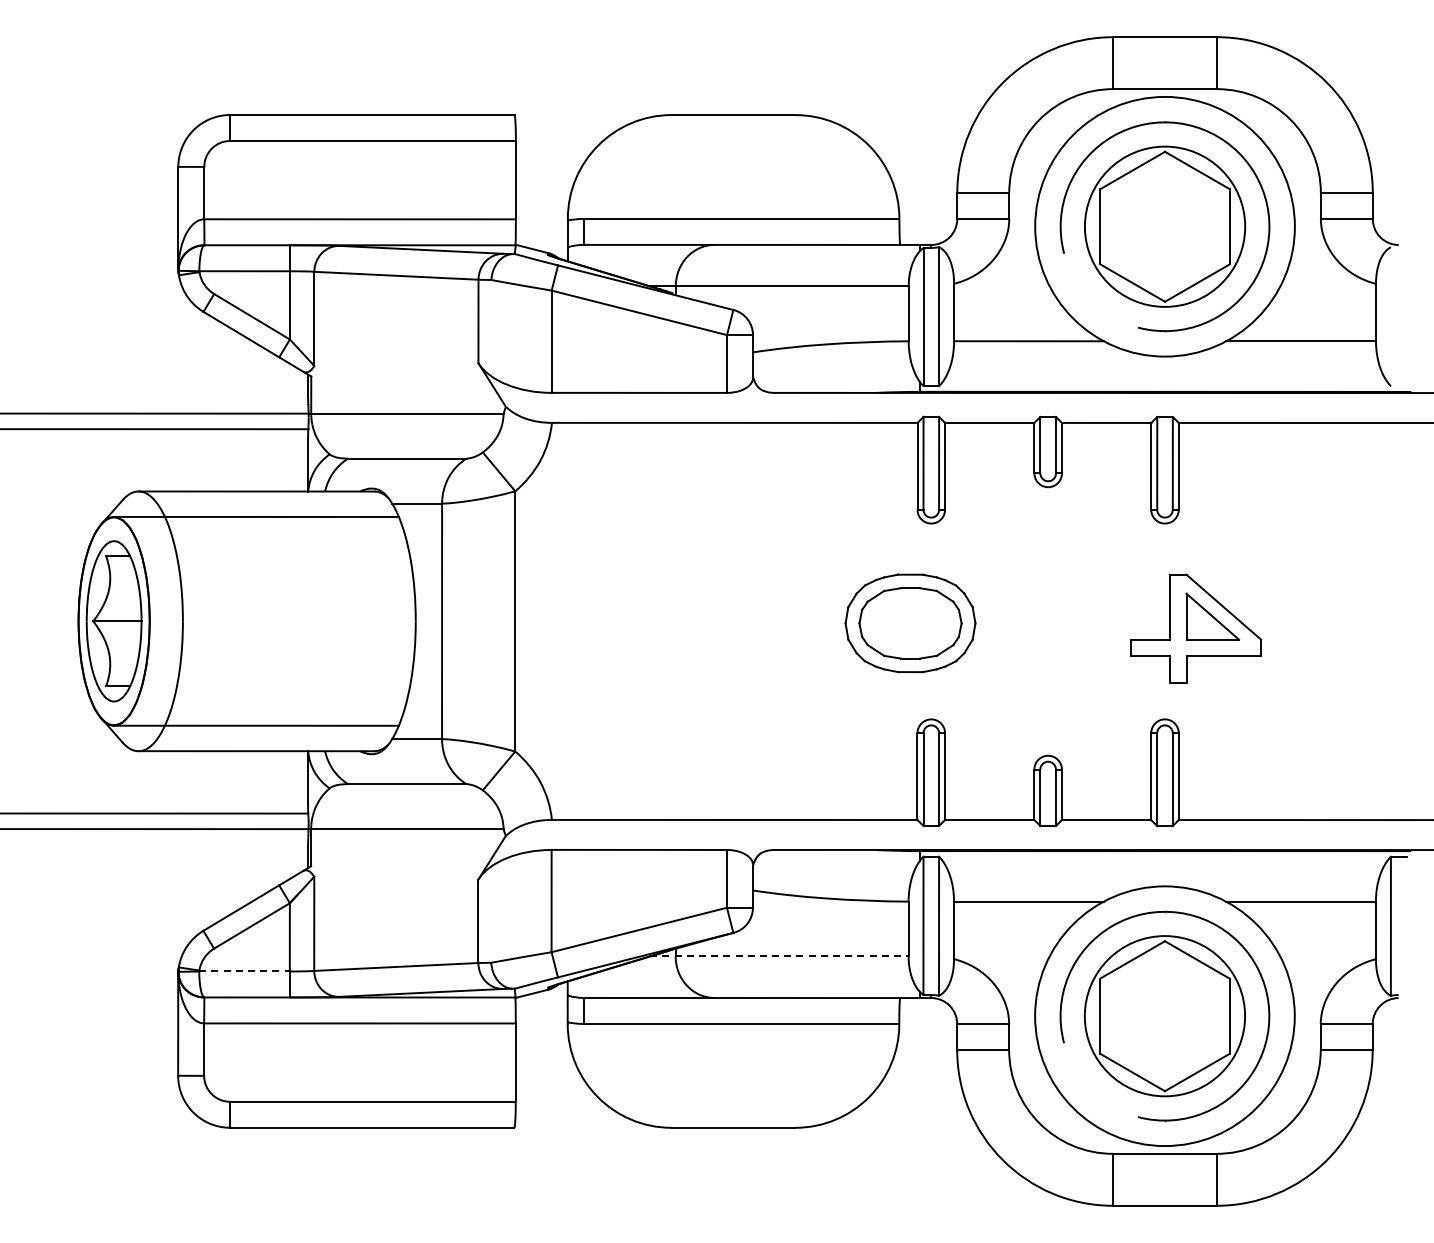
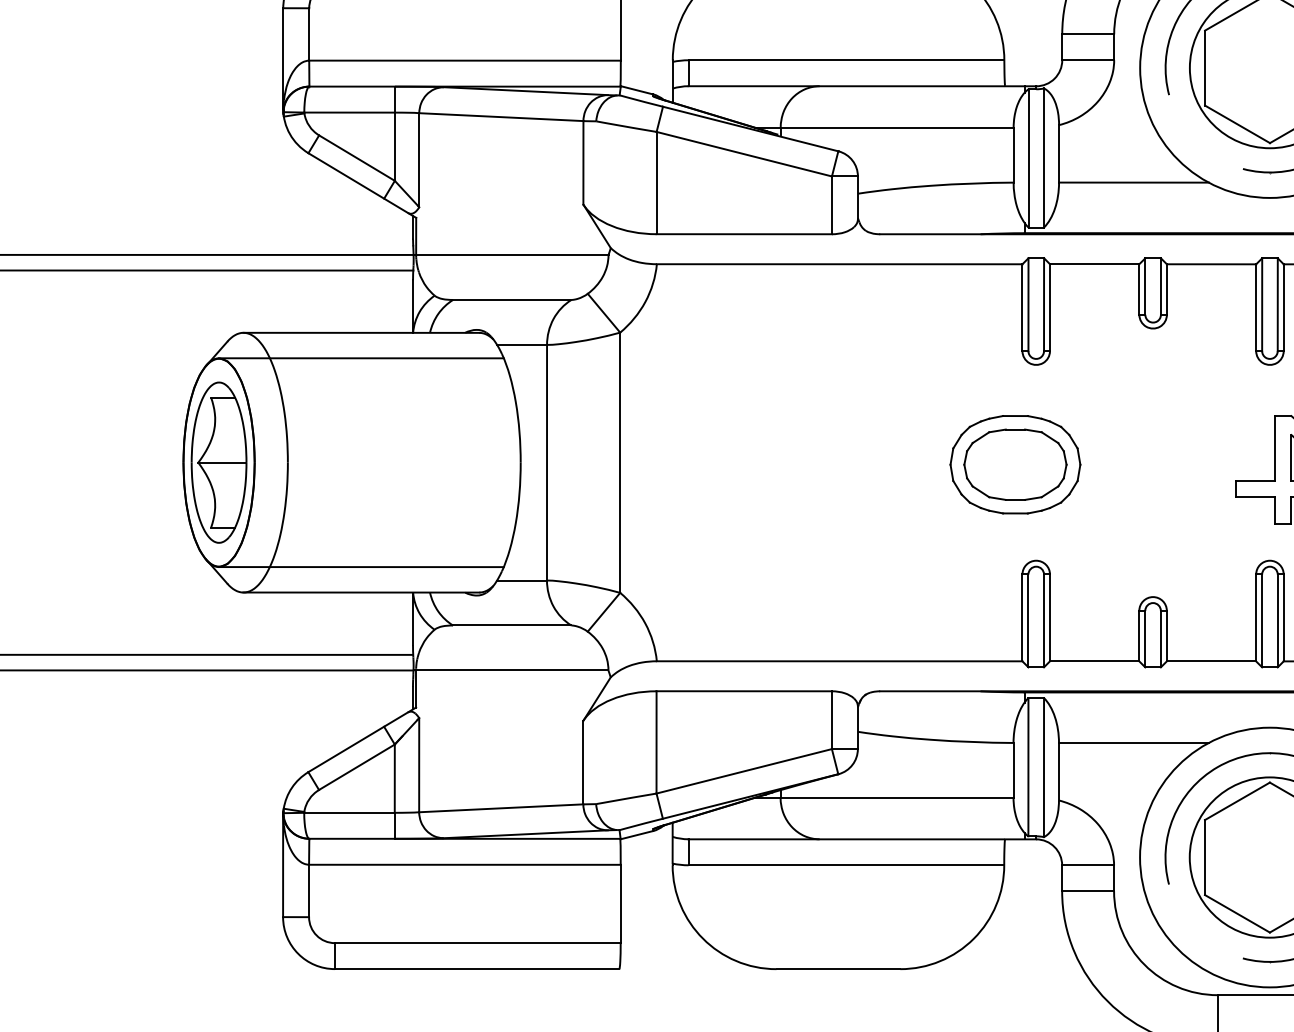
line: (779, 956) -> (884, 797), dashed -> solid
line: (245, 971) -> (350, 812), dashed -> solid

